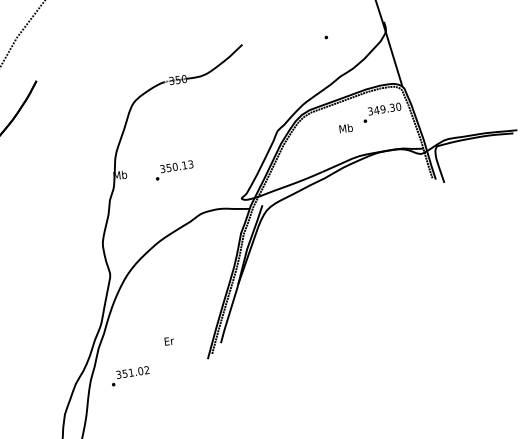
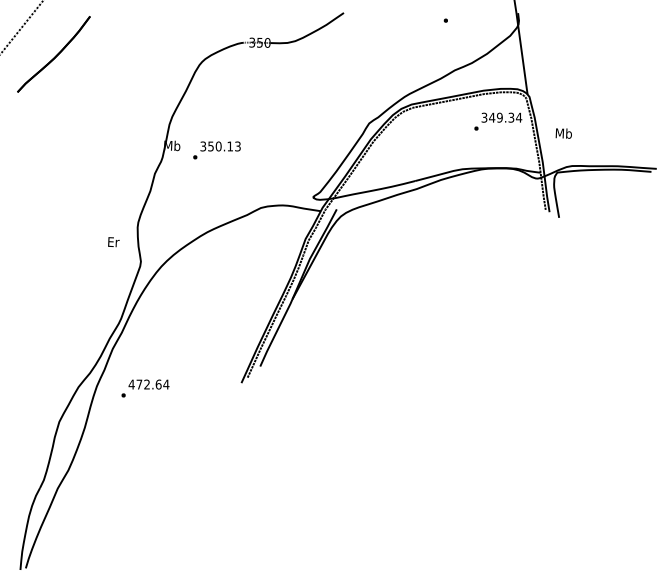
text: (398, 106) -> (518, 117), 349.30 -> 349.34
text: (345, 128) -> (563, 133), moved
text: (174, 170) -> (216, 150), moved
text: (169, 341) -> (113, 242), moved
text: (132, 372) -> (148, 384), 351.02 -> 472.64

